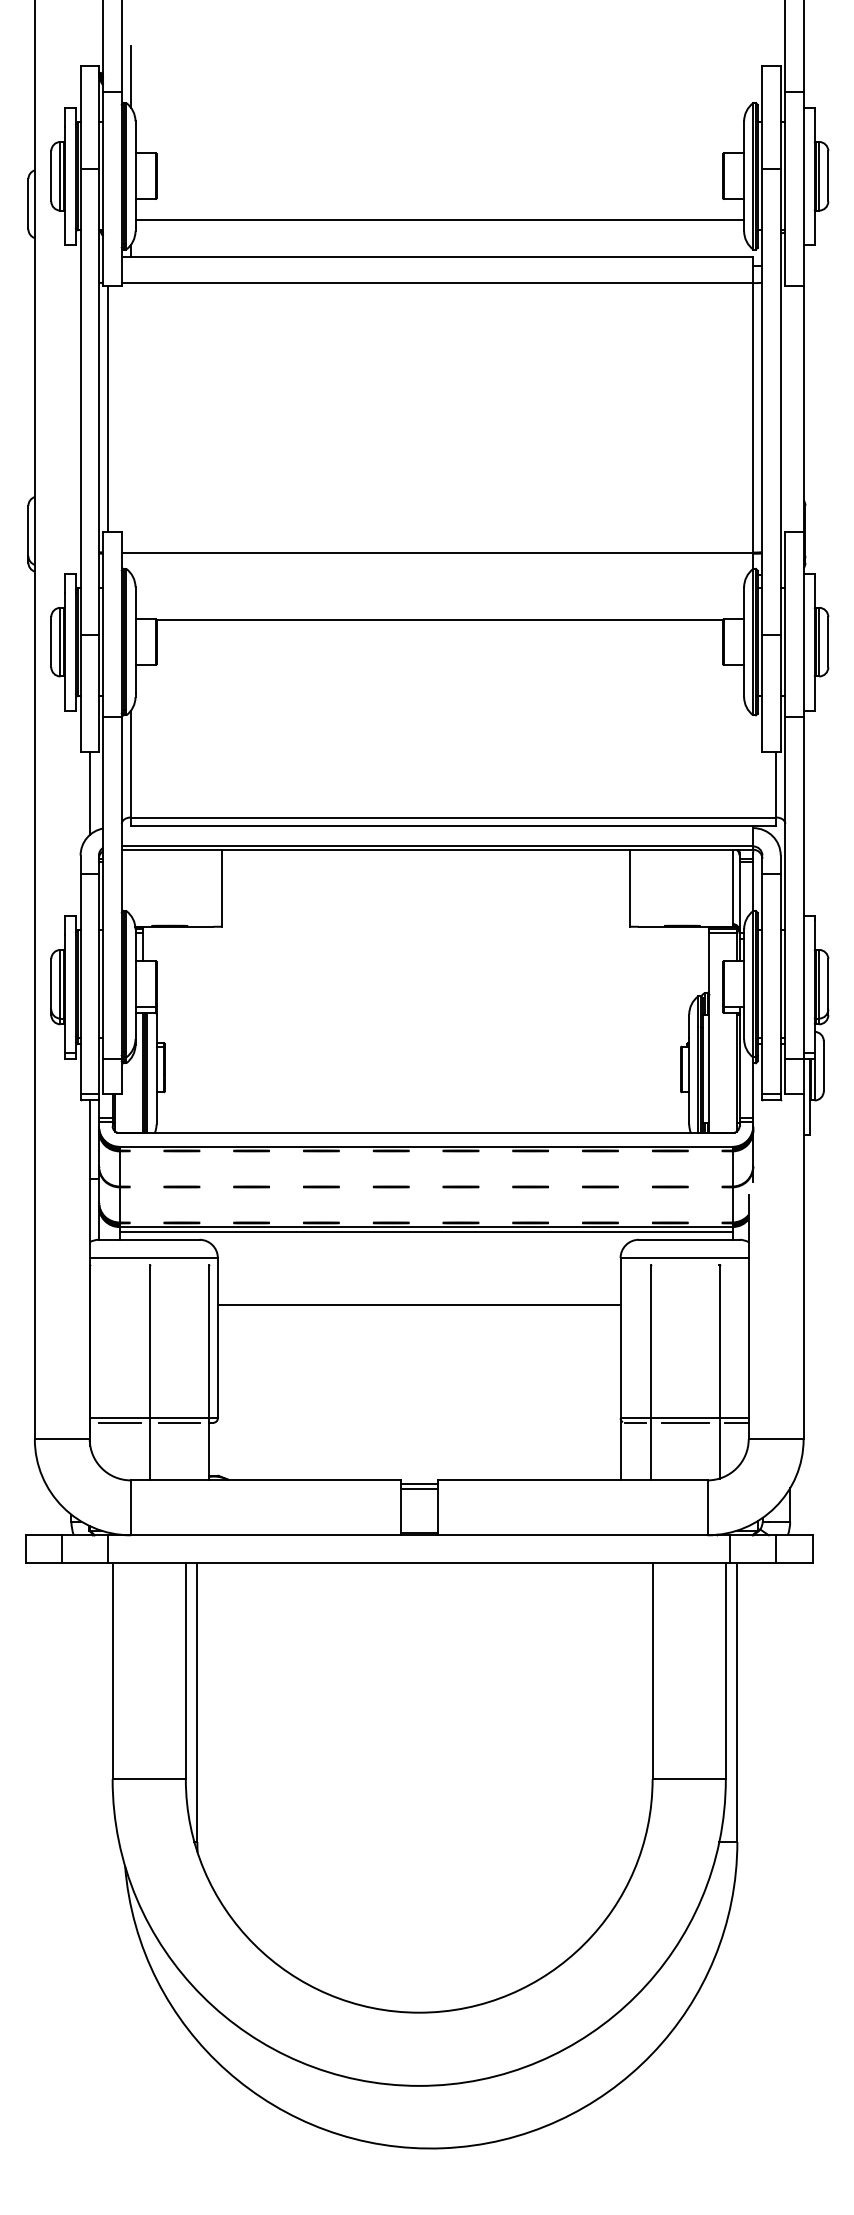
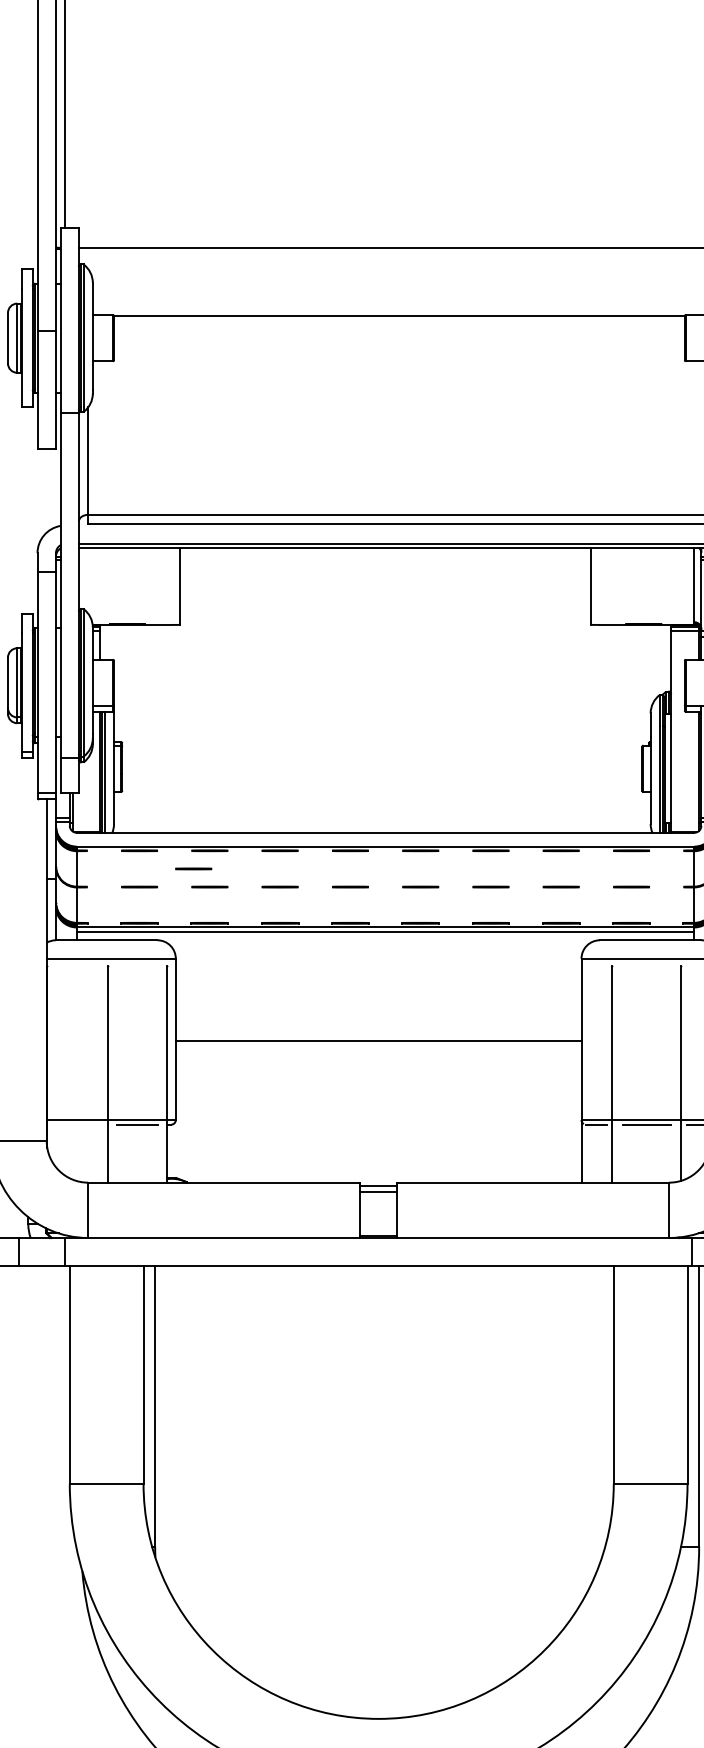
line: (89, 793) -> (46, 490), removed
line: (235, 1168) -> (193, 868), added
line: (418, 1304) -> (377, 1040), moved
line: (120, 1422) -> (77, 1124), removed

